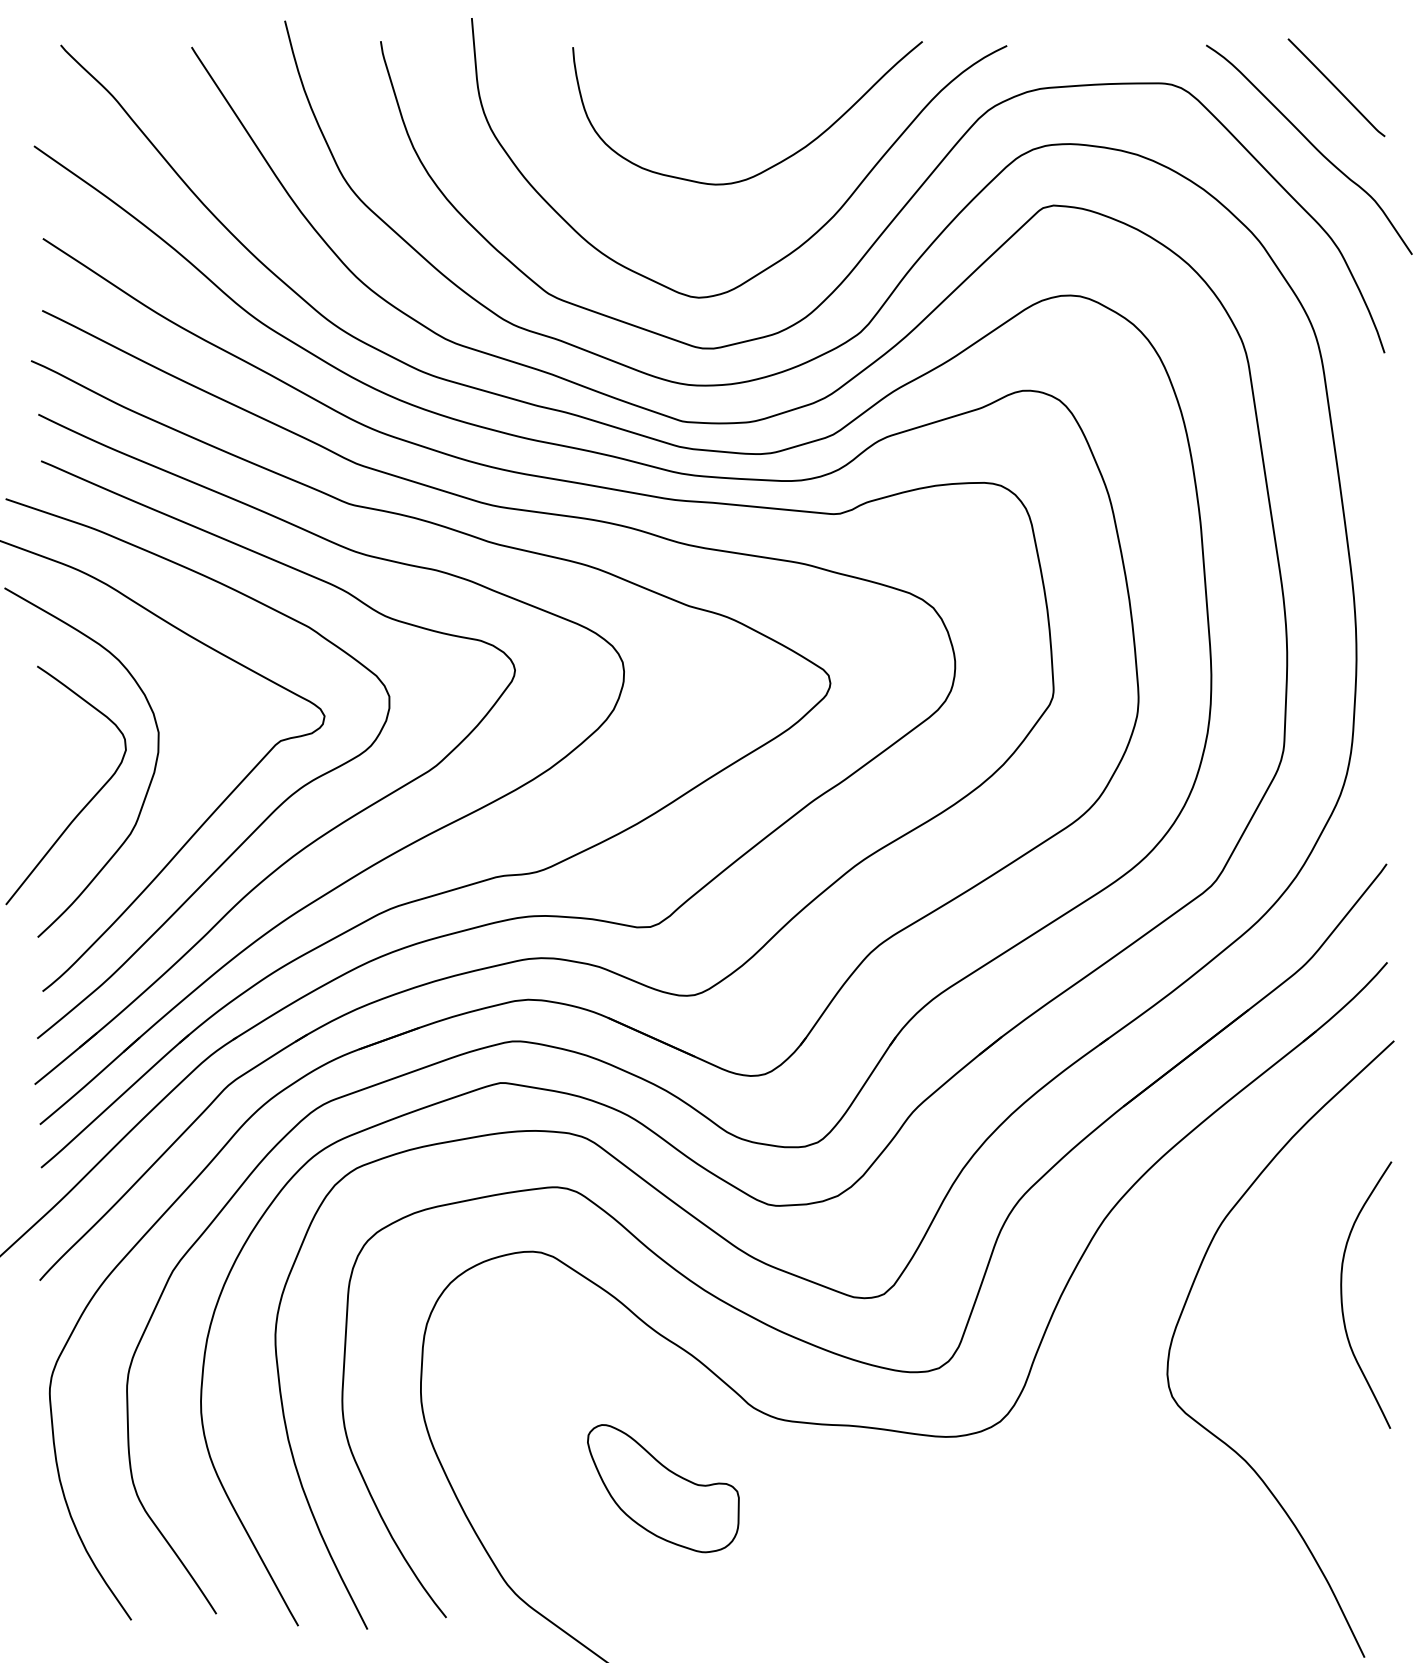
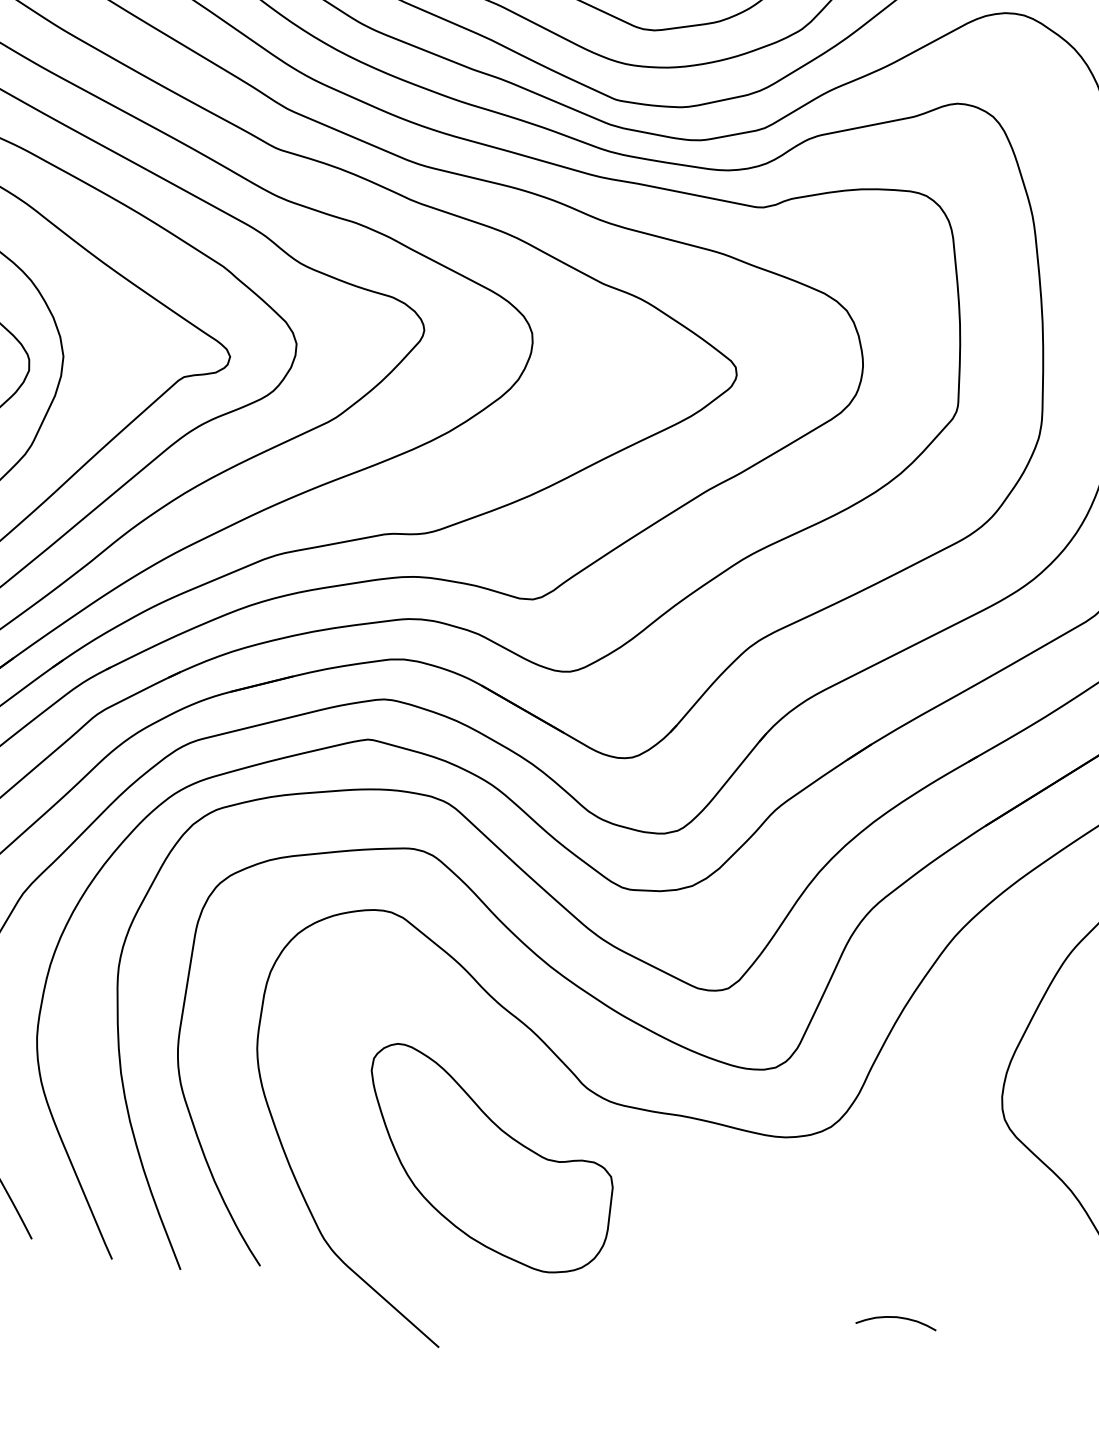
part: (663, 1488) -> (489, 1159), size x1.67
curve: (1084, 1605) -> (896, 1318), added

